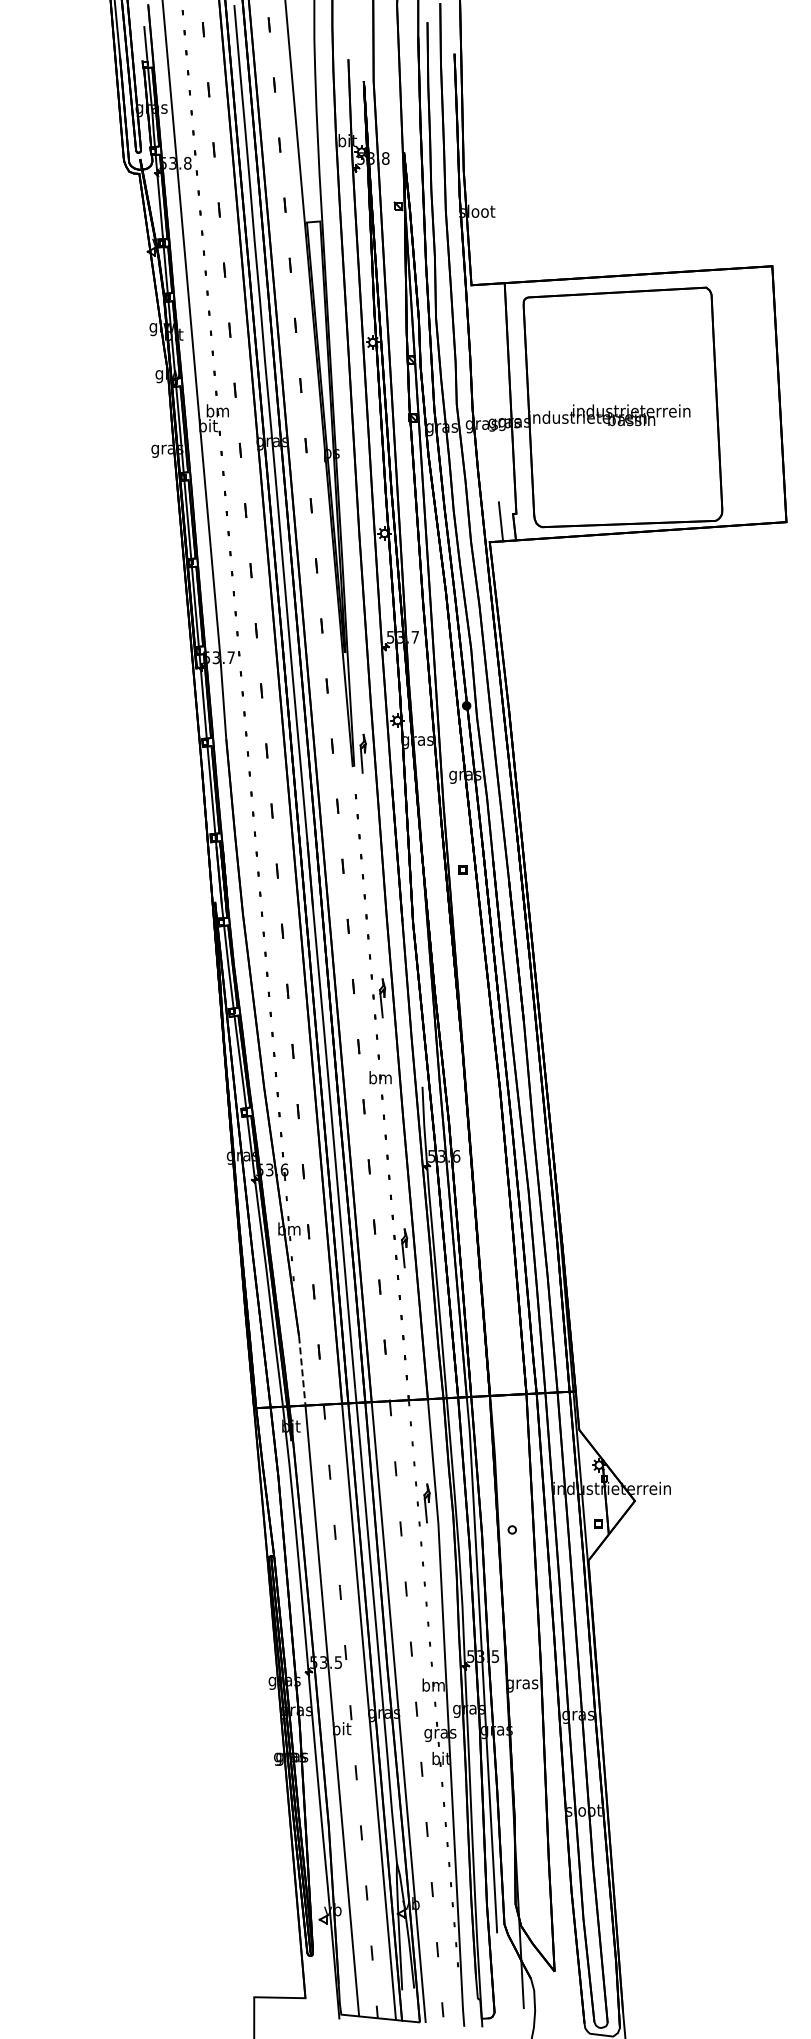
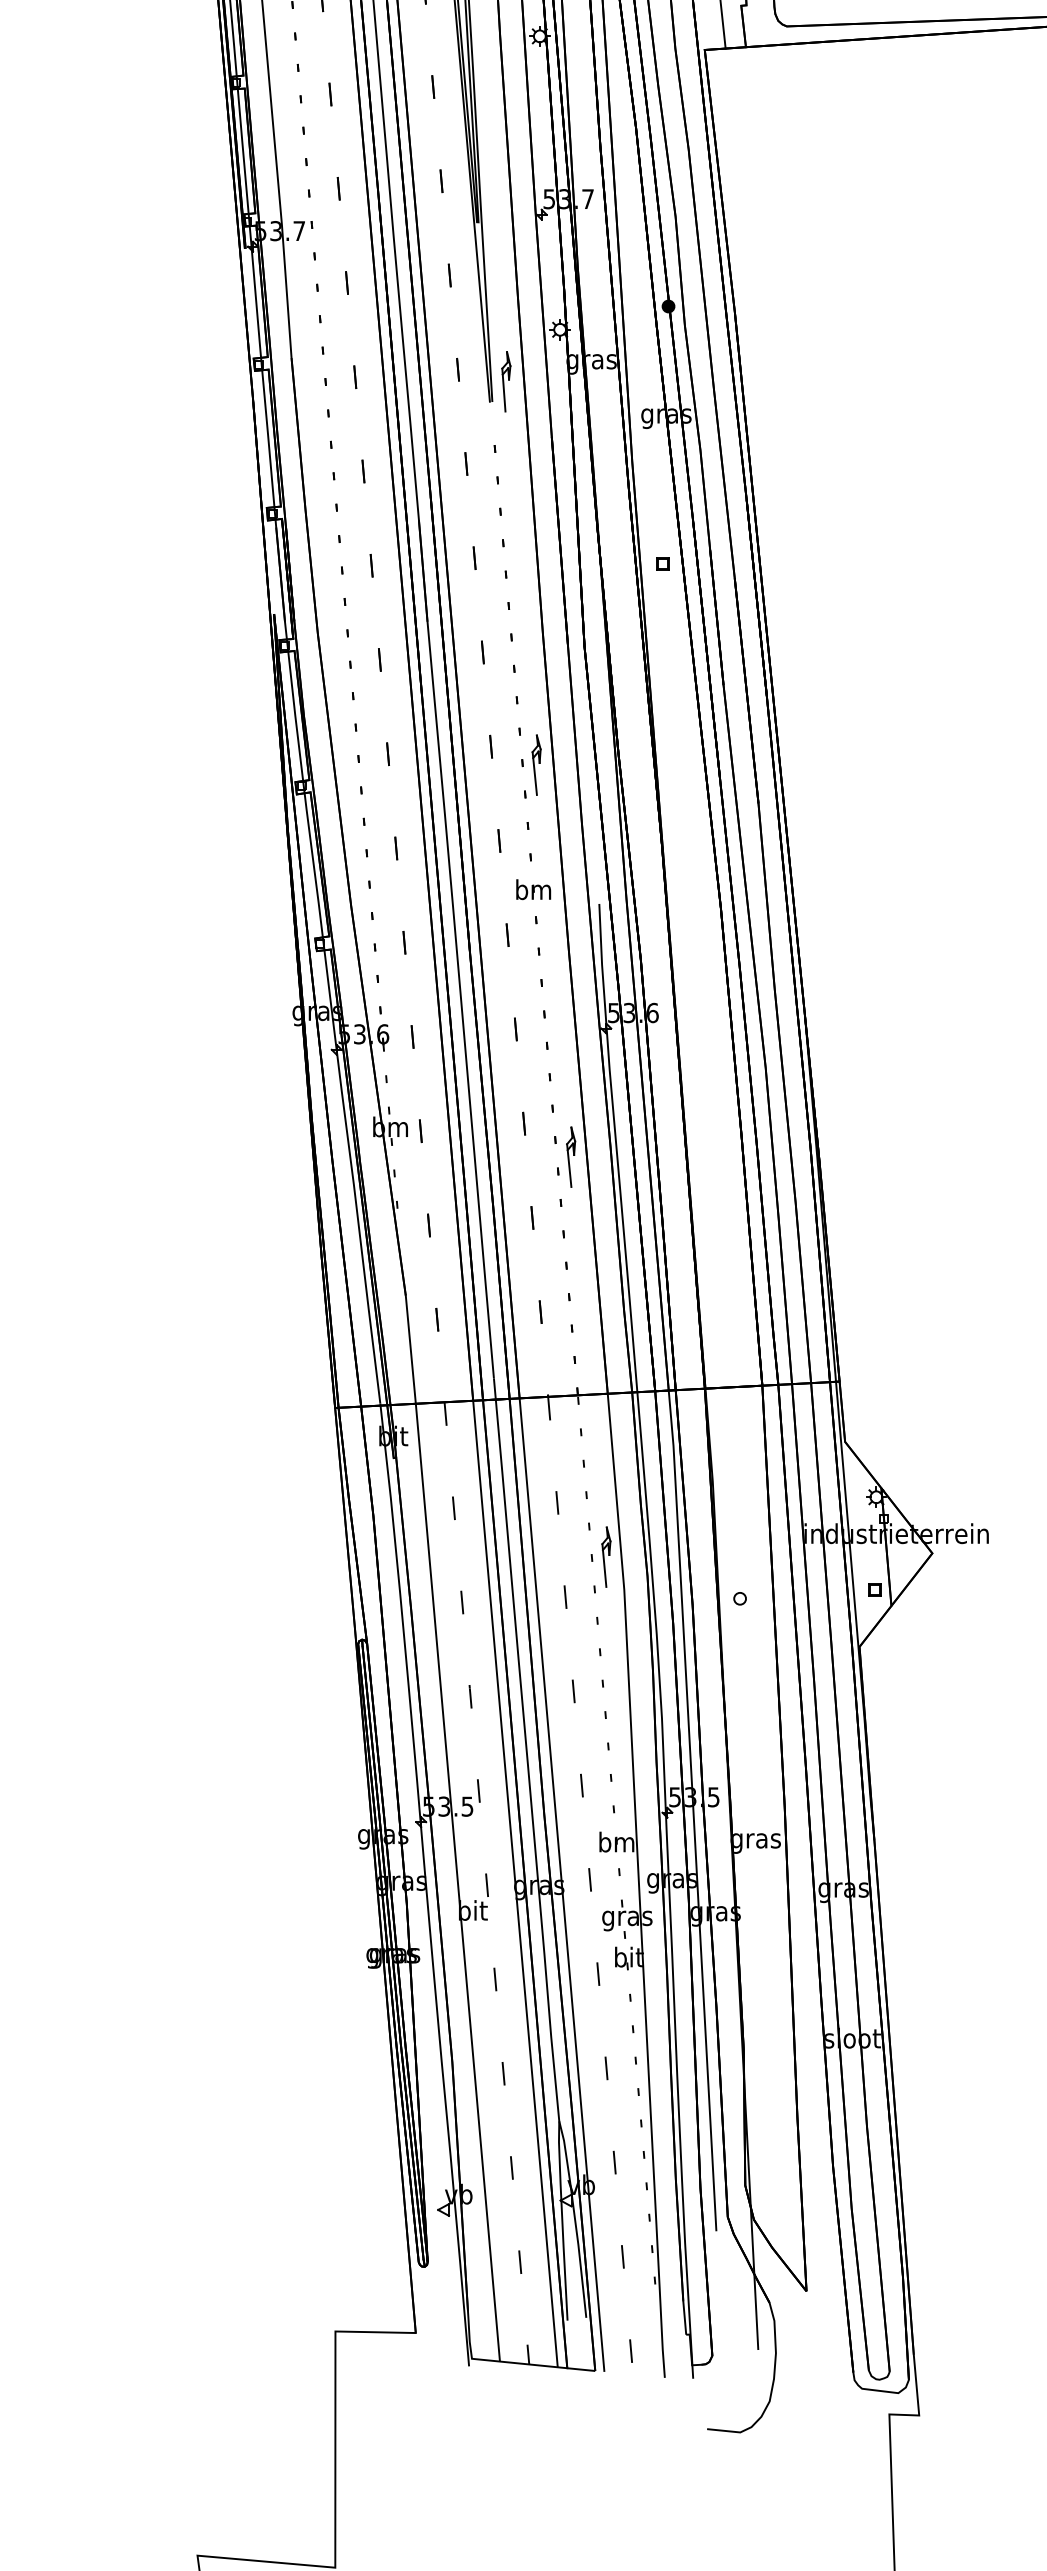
line: (302, 1371) -> (411, 1350), dashed -> solid

